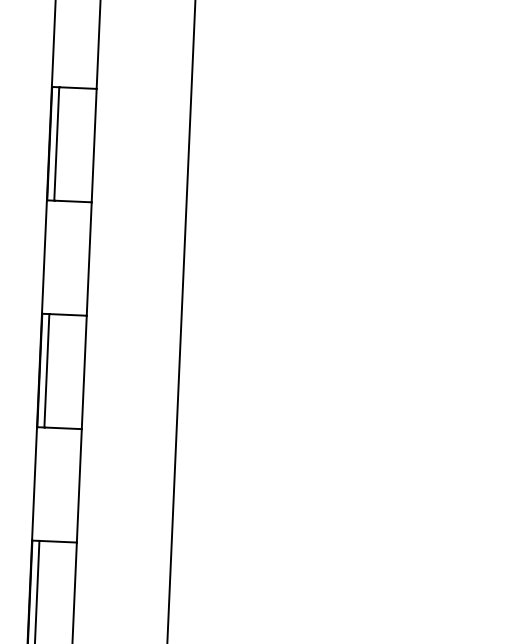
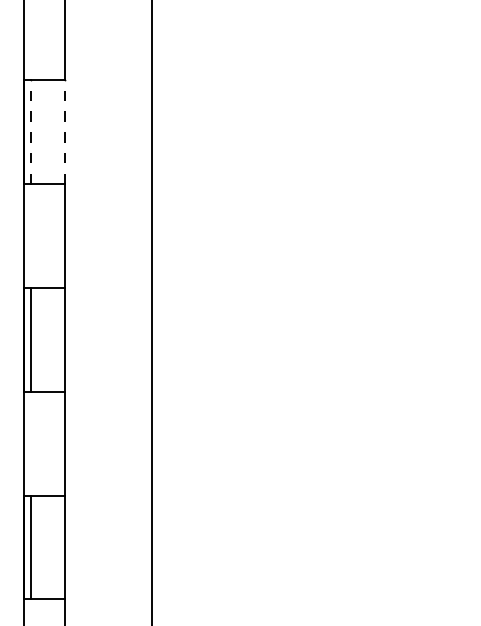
line: (56, 144) -> (30, 132), solid -> dashed
line: (93, 145) -> (64, 132), solid -> dashed

